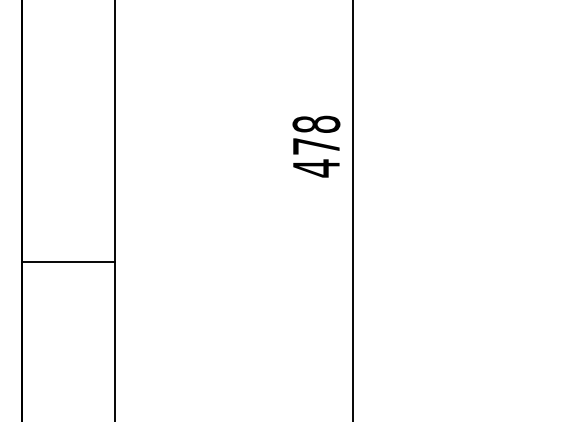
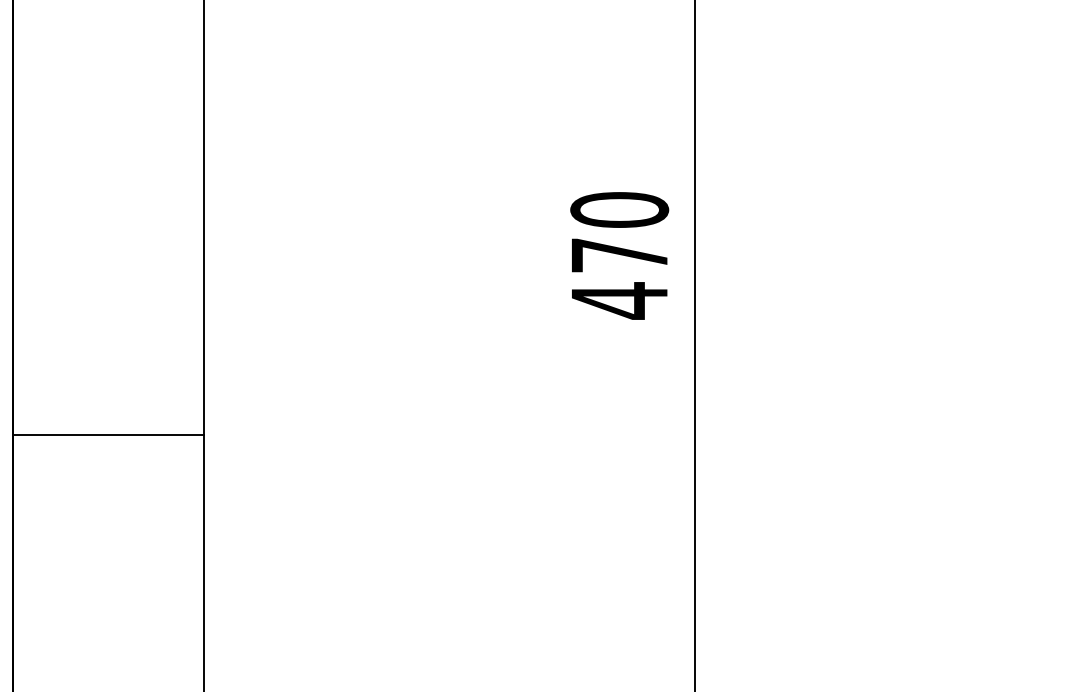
text: (316, 124) -> (619, 210), 478 -> 470
line: (68, 262) -> (108, 435), moved

